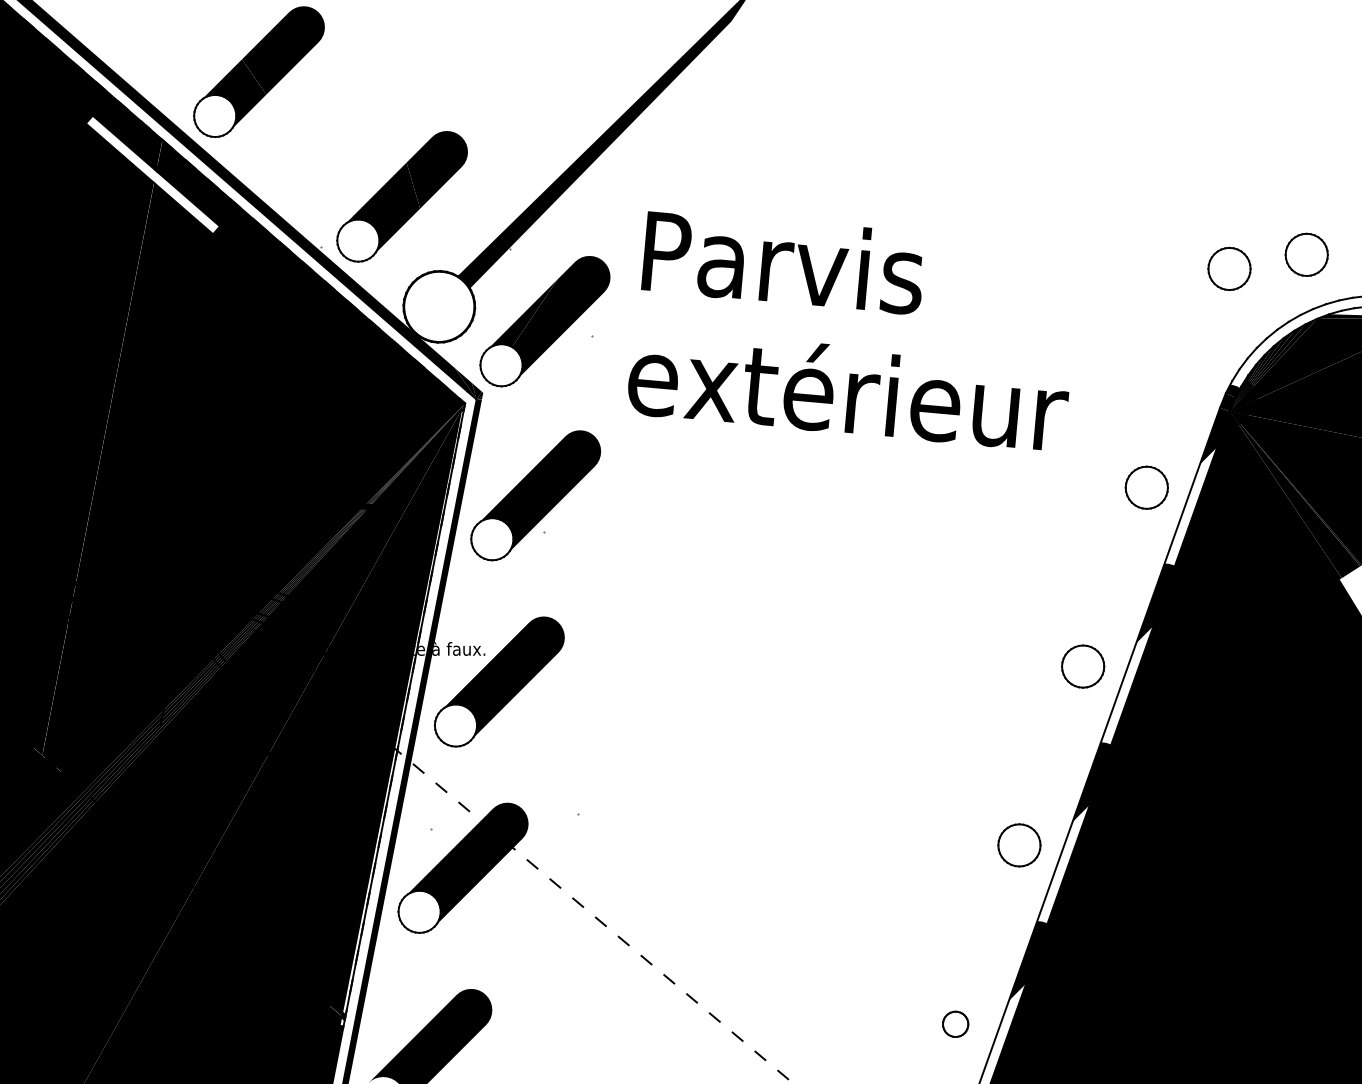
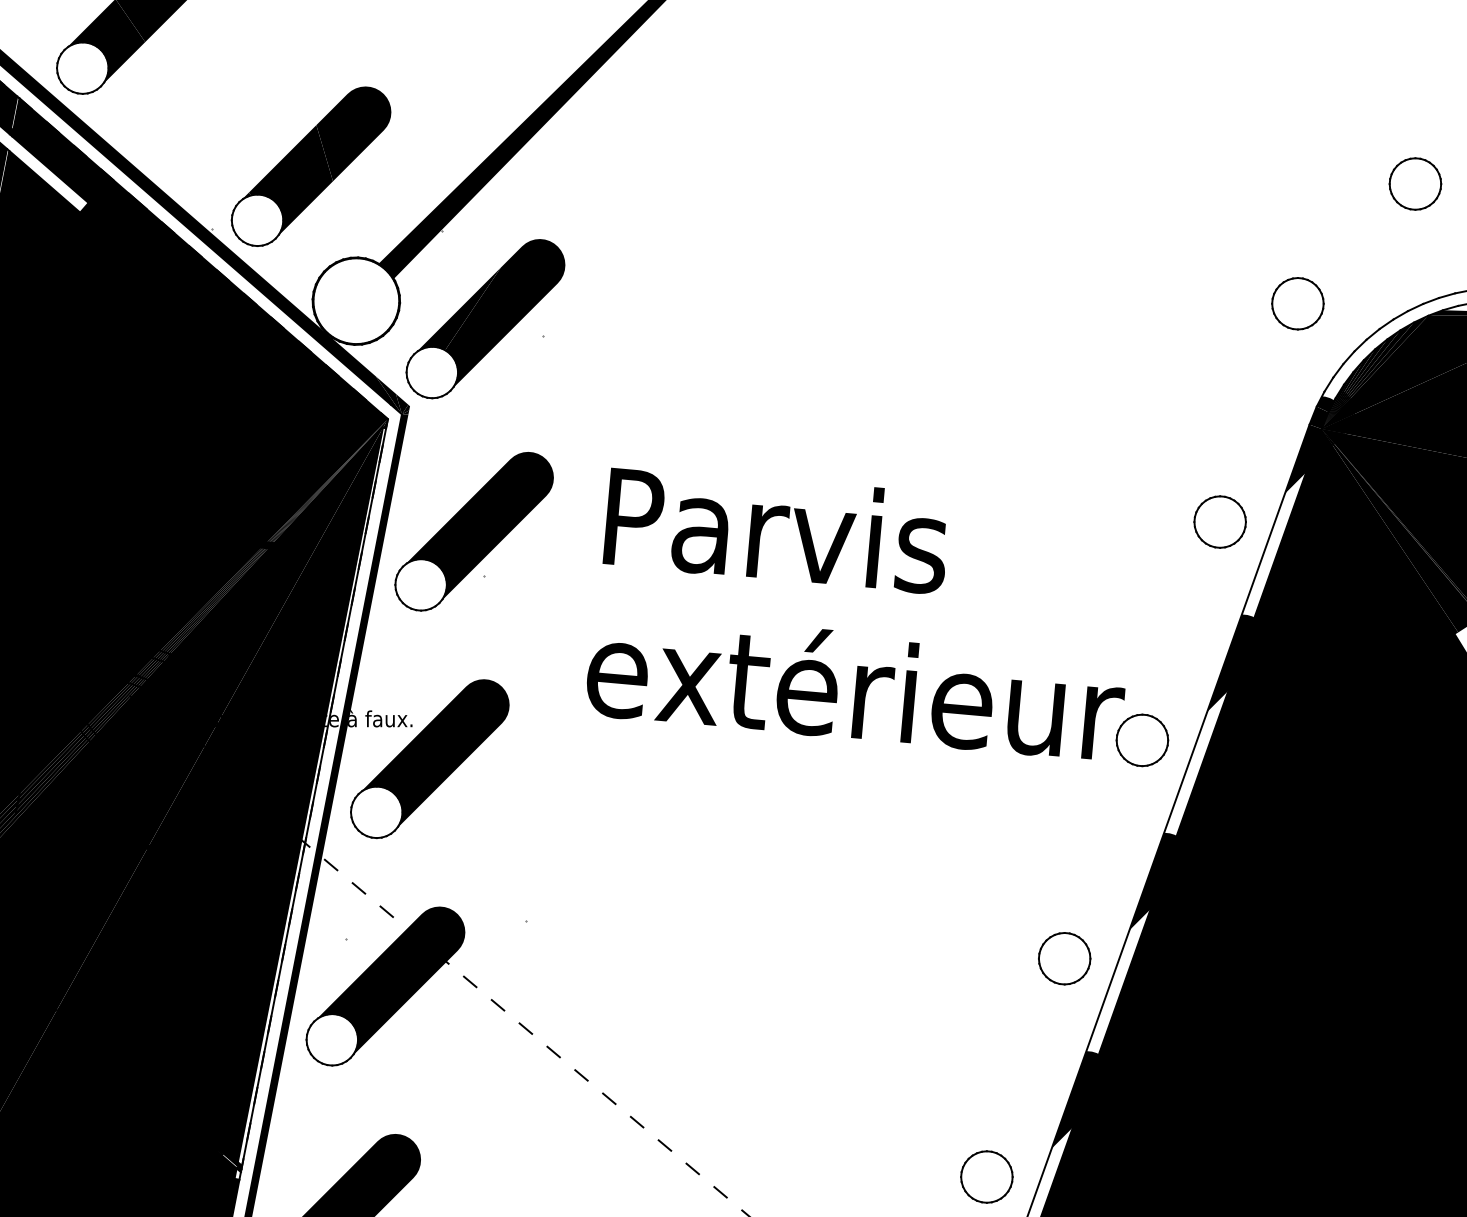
part: (1306, 254) -> (1415, 183), moved
part: (1229, 268) -> (1297, 303), moved
text: (848, 330) -> (855, 613), moved
part: (955, 1024) -> (986, 1177), size x1.67

